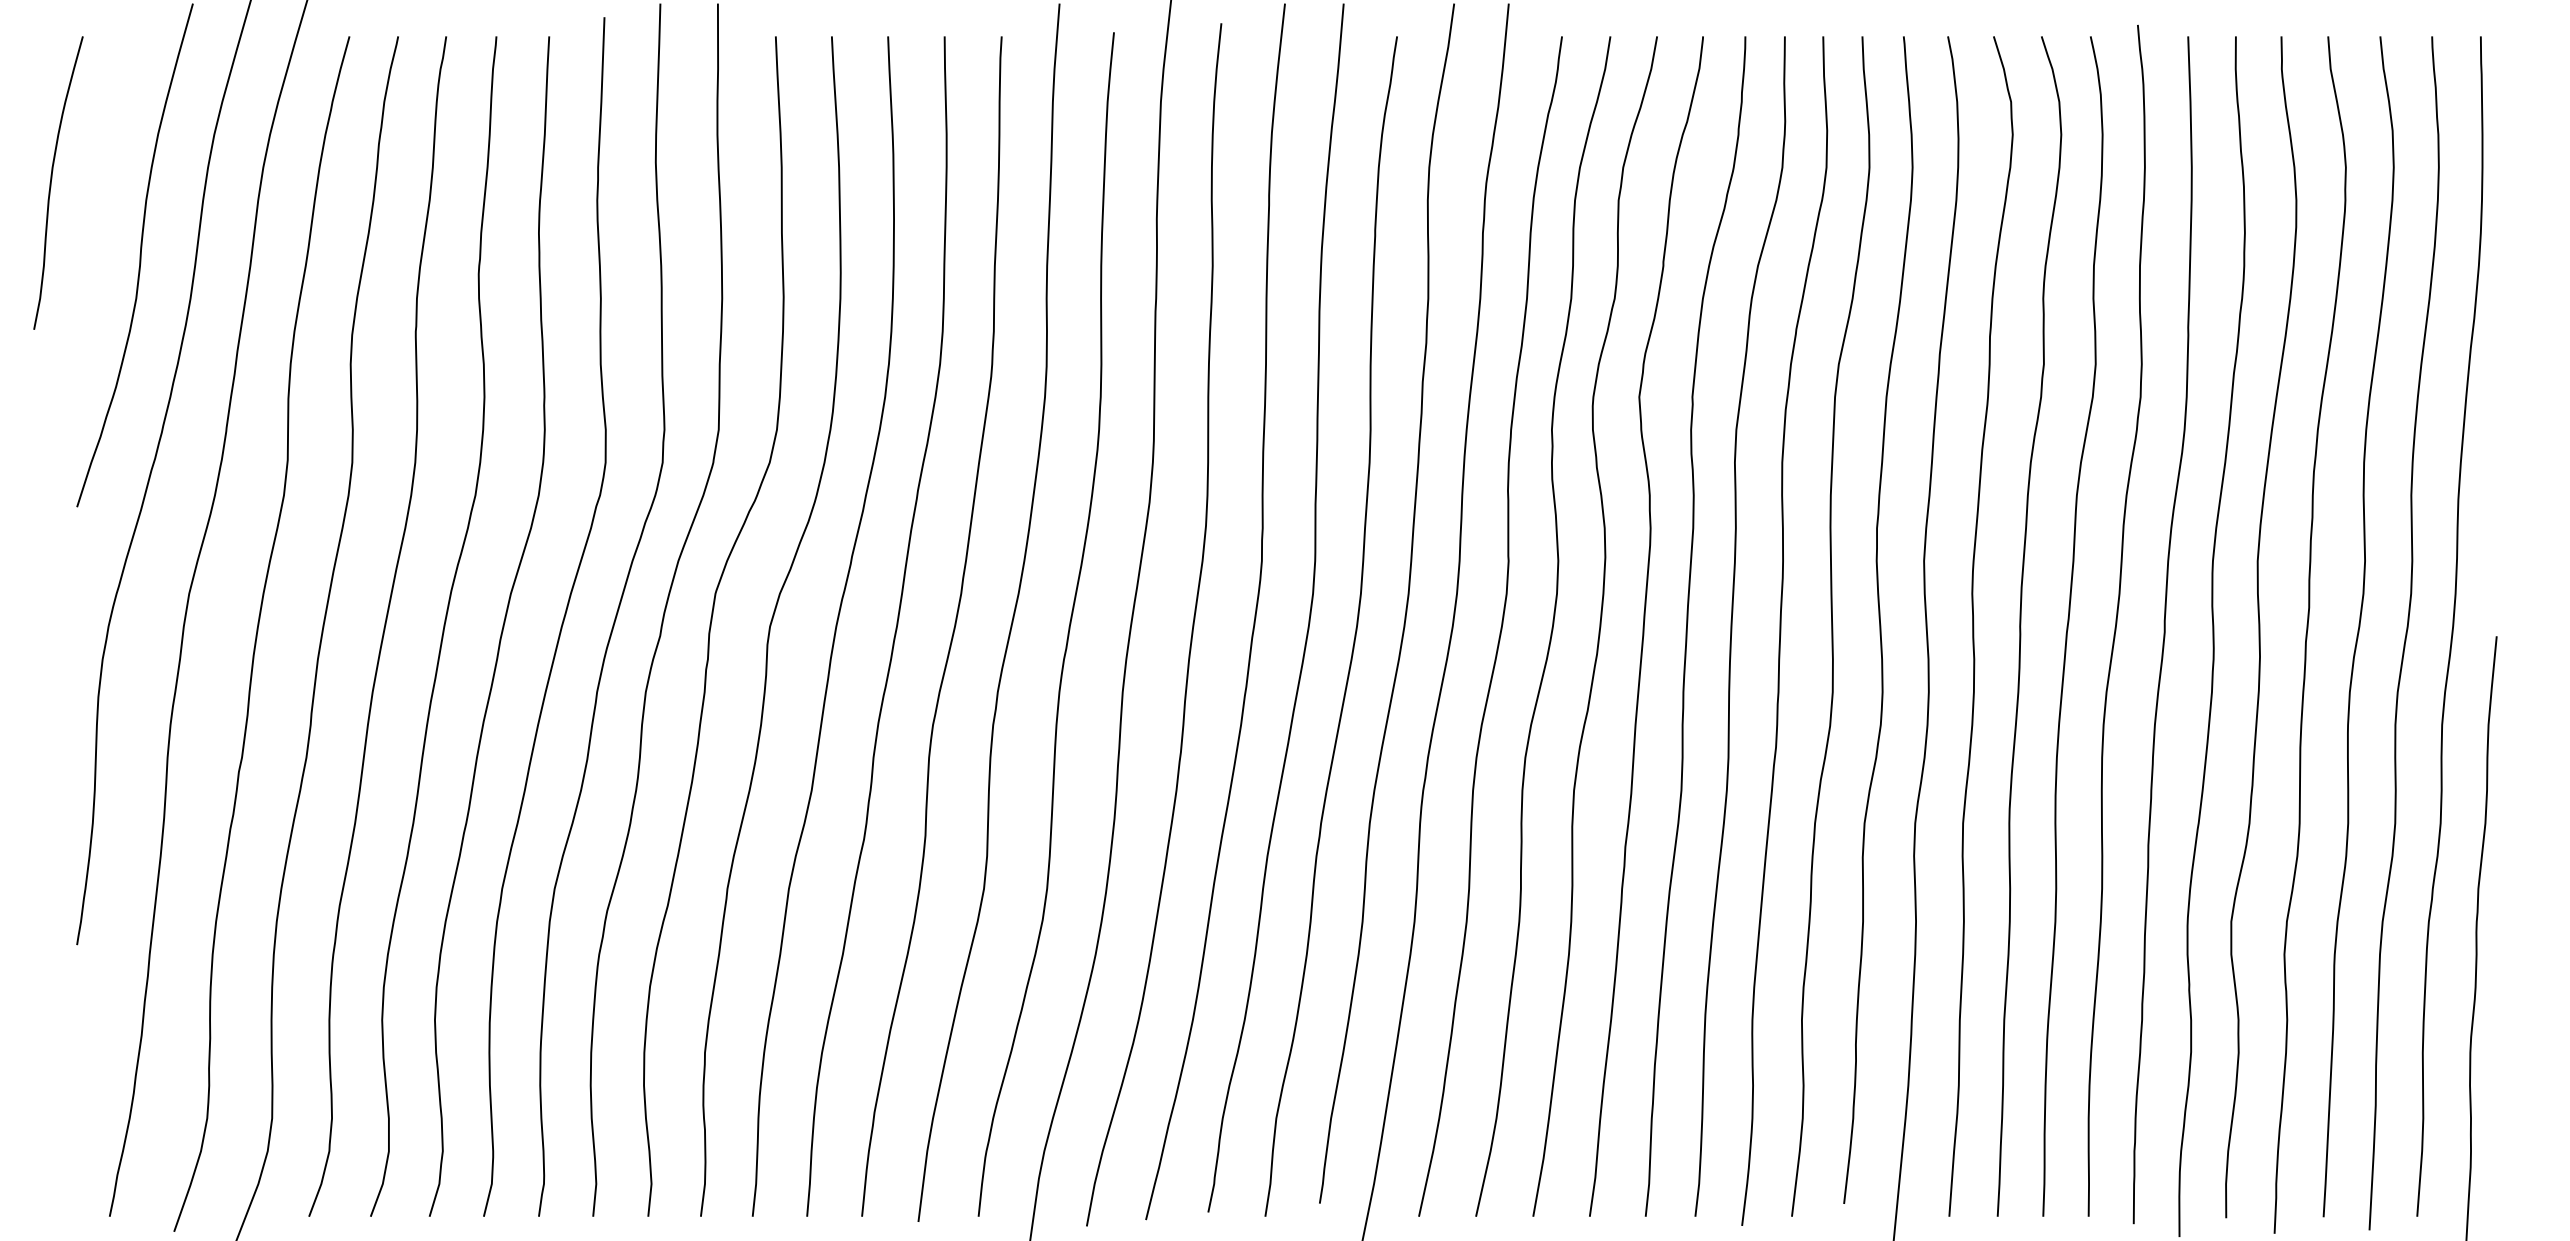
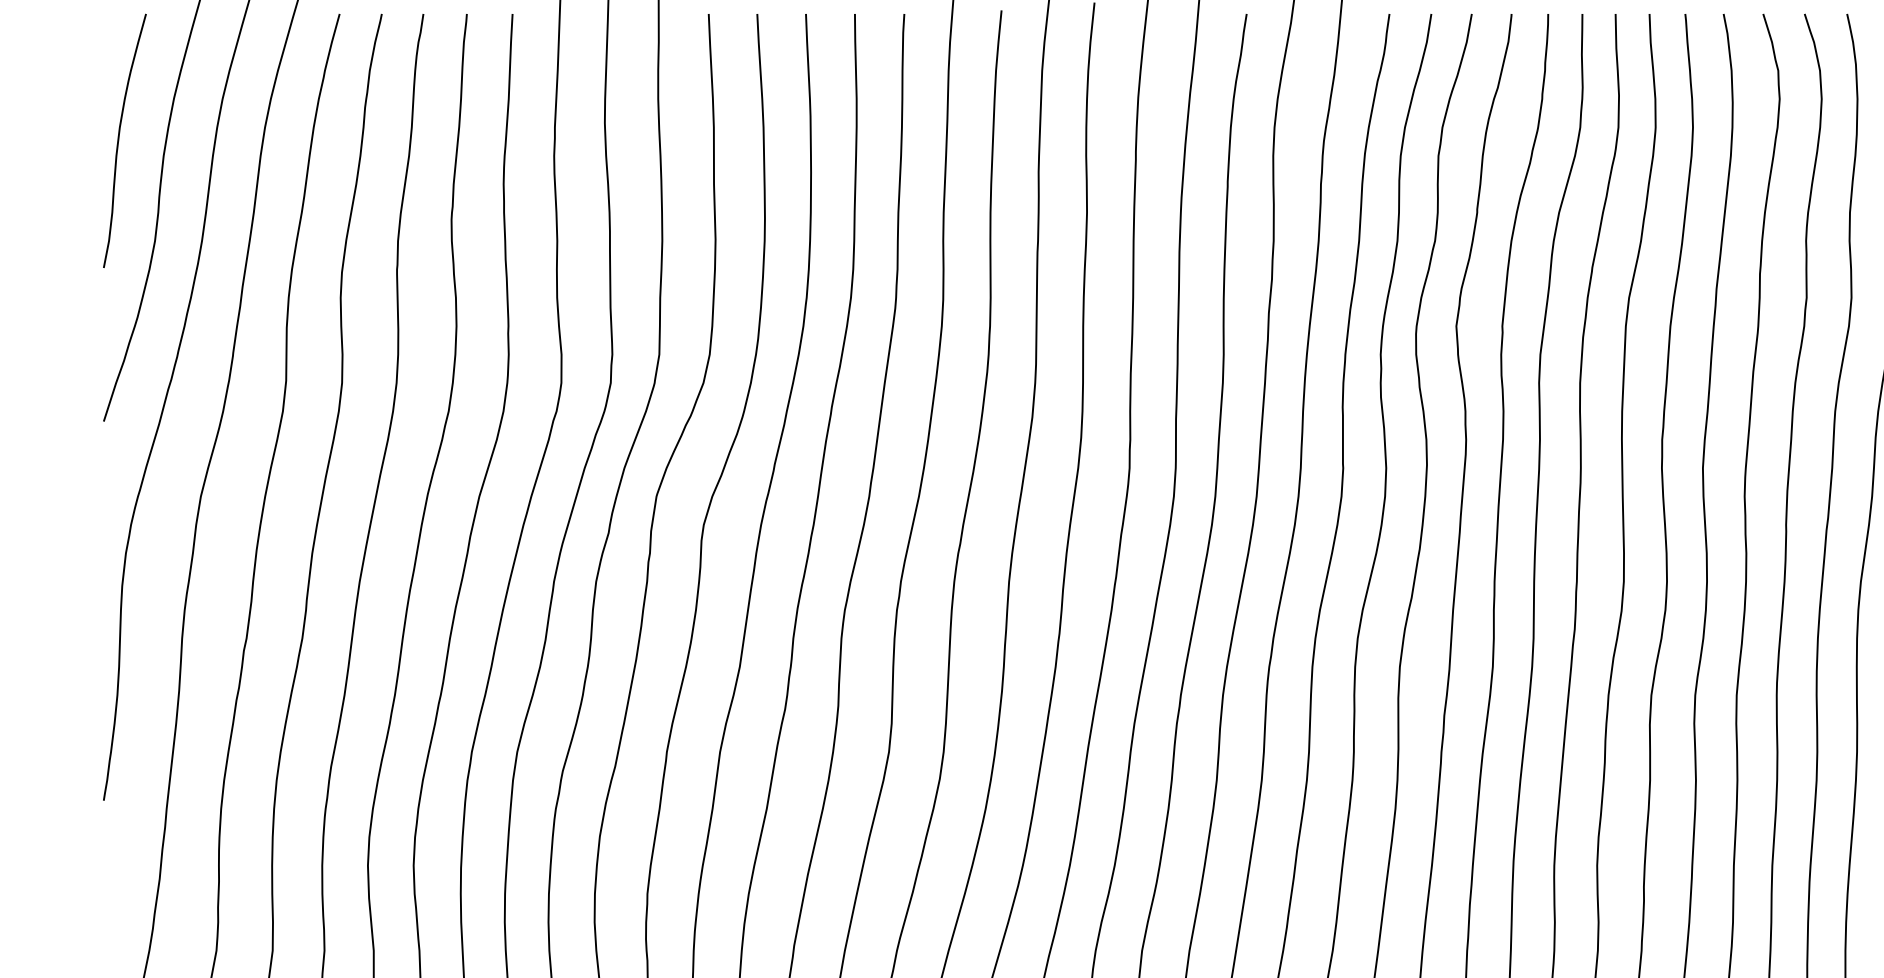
curve: (52, 179) -> (119, 137), moved

